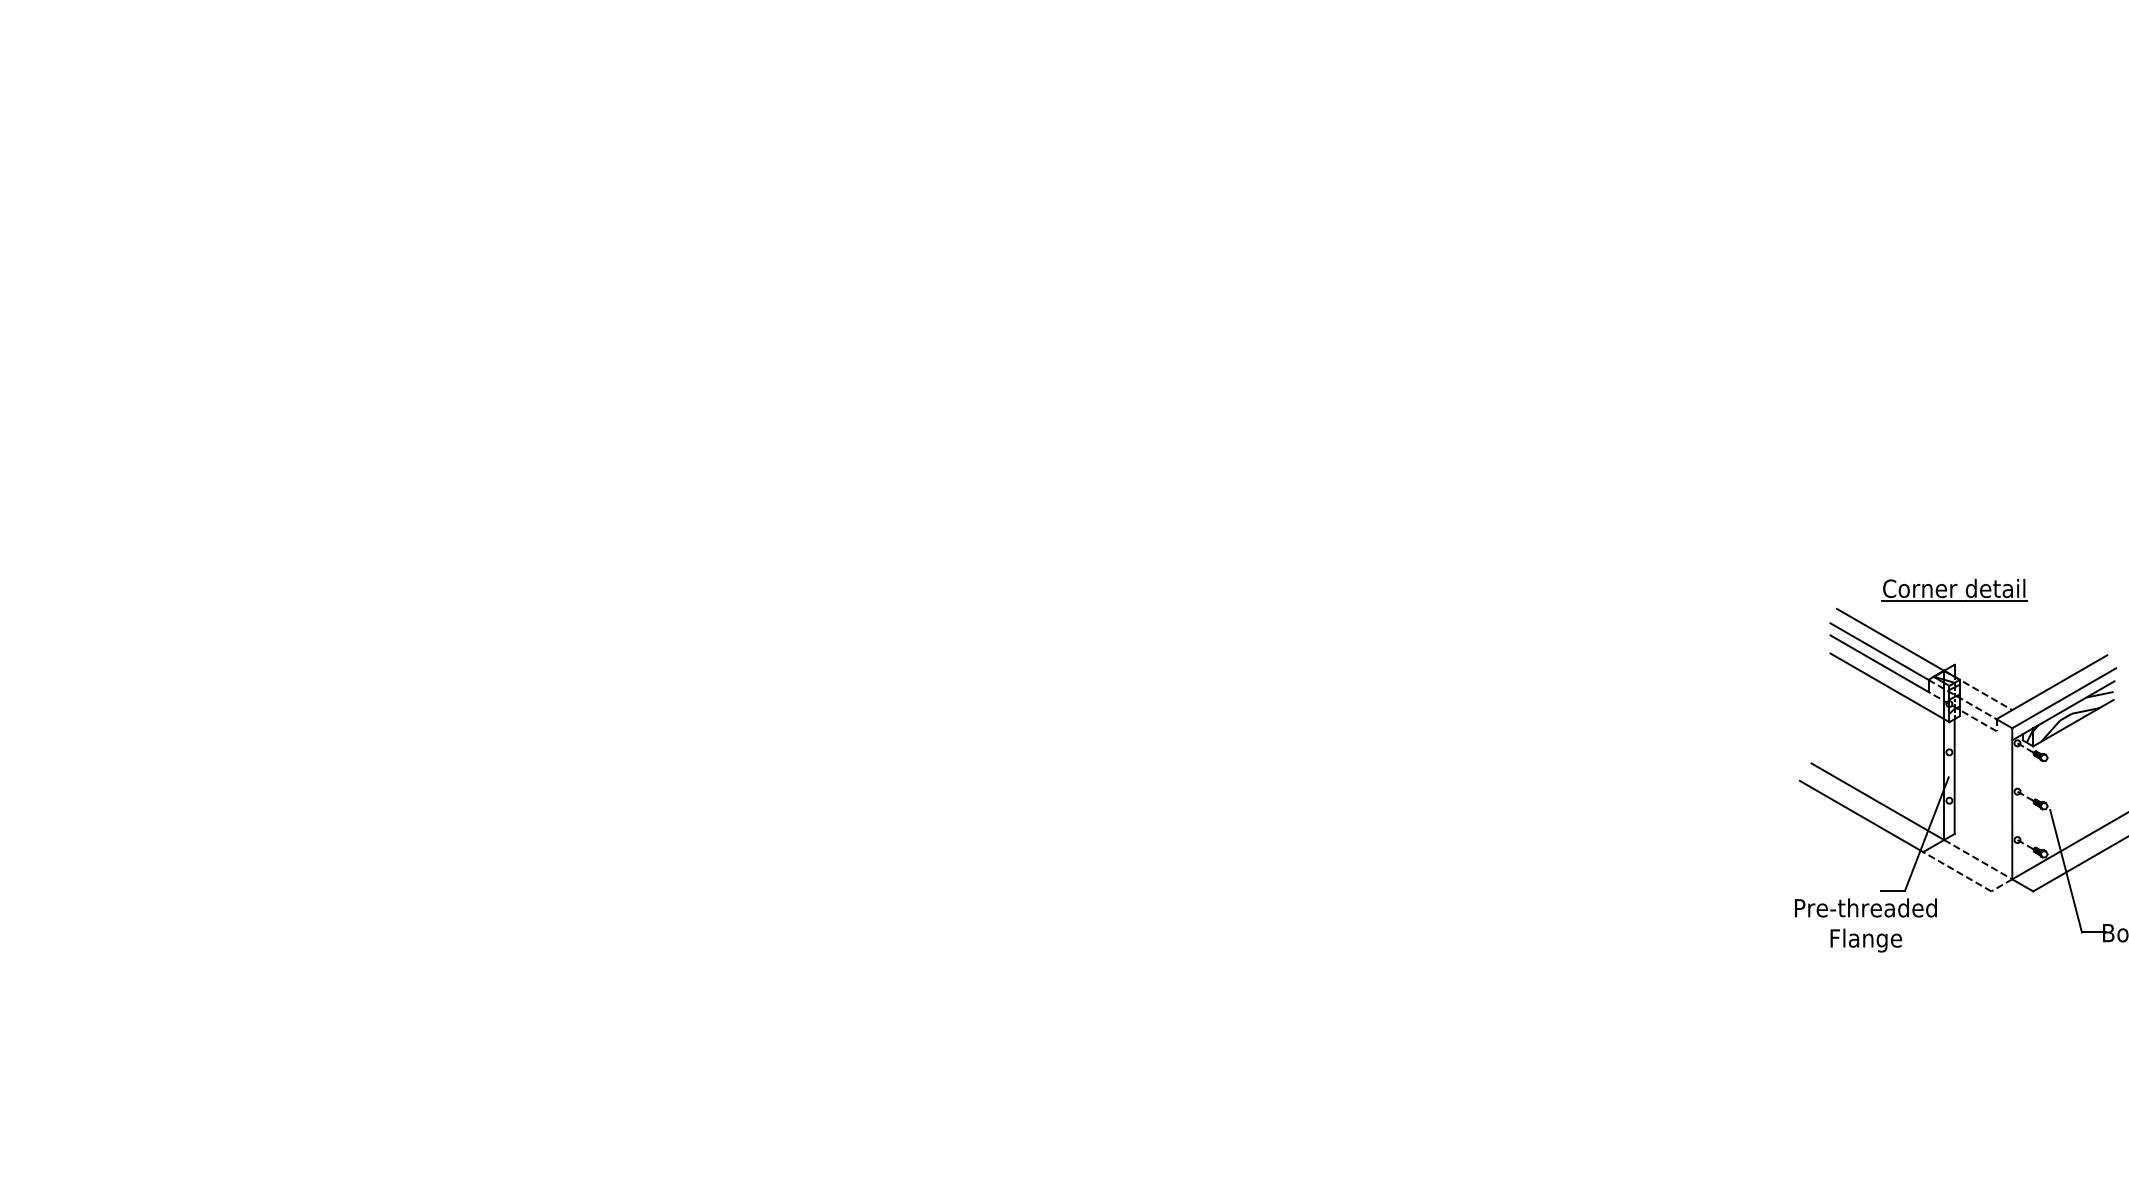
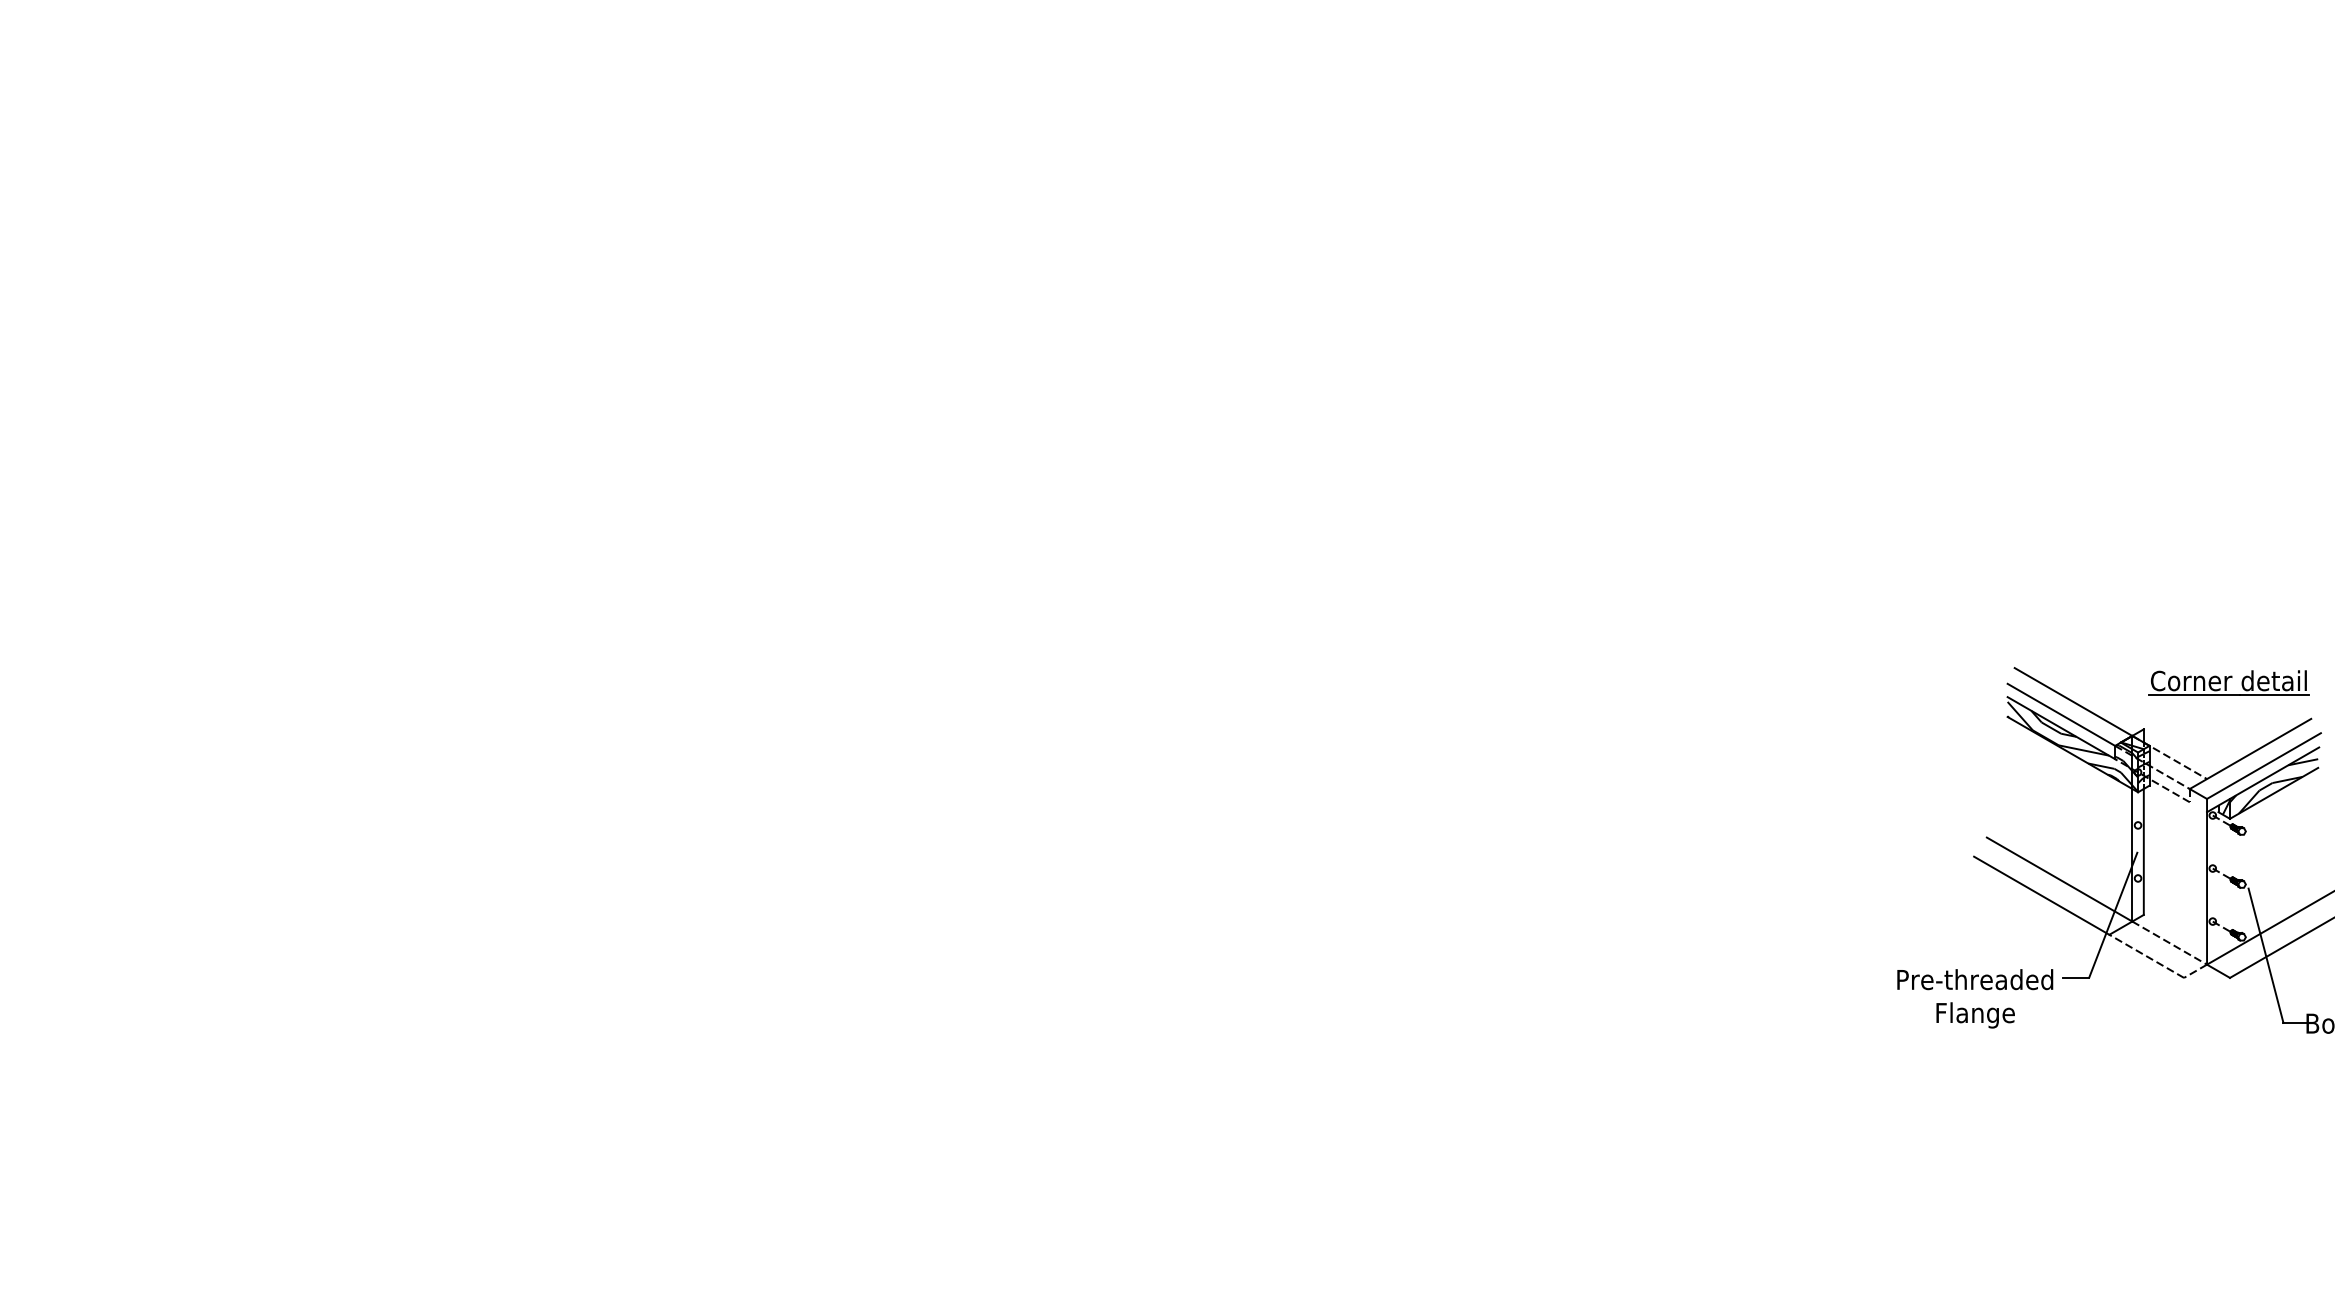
part: (1954, 590) -> (2229, 682), moved
hatch: (1889, 680) -> (2072, 746), added
text: (1865, 925) -> (1974, 998), moved

